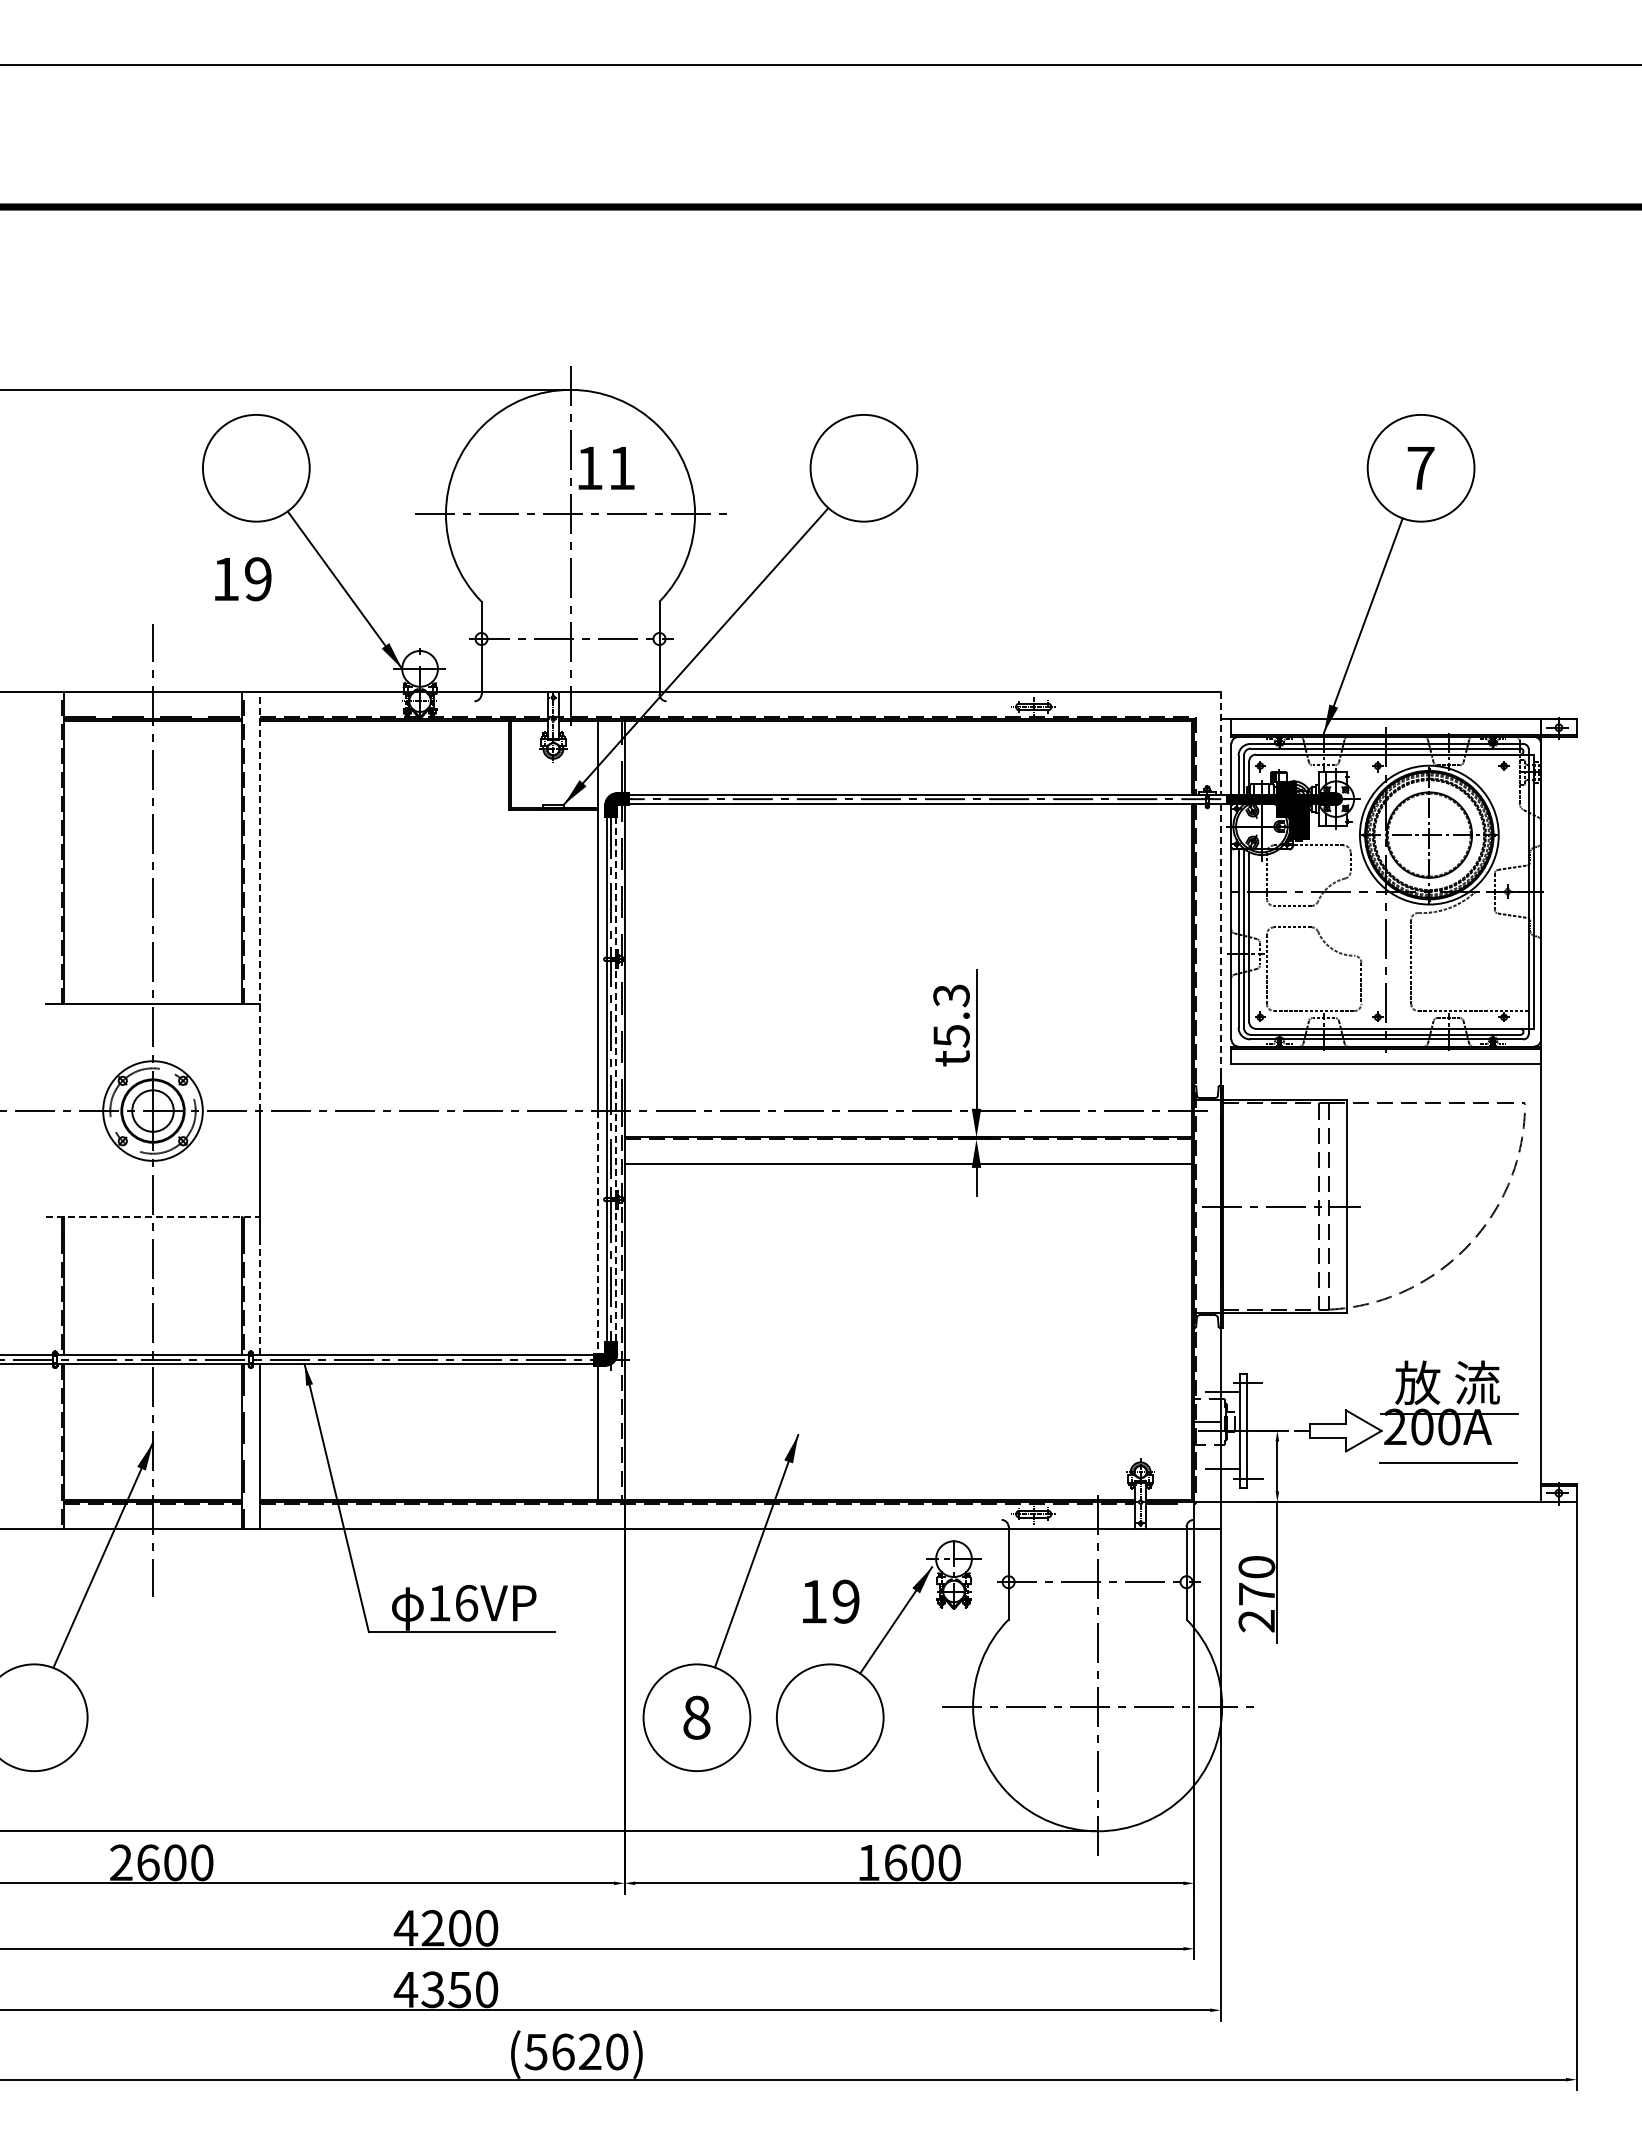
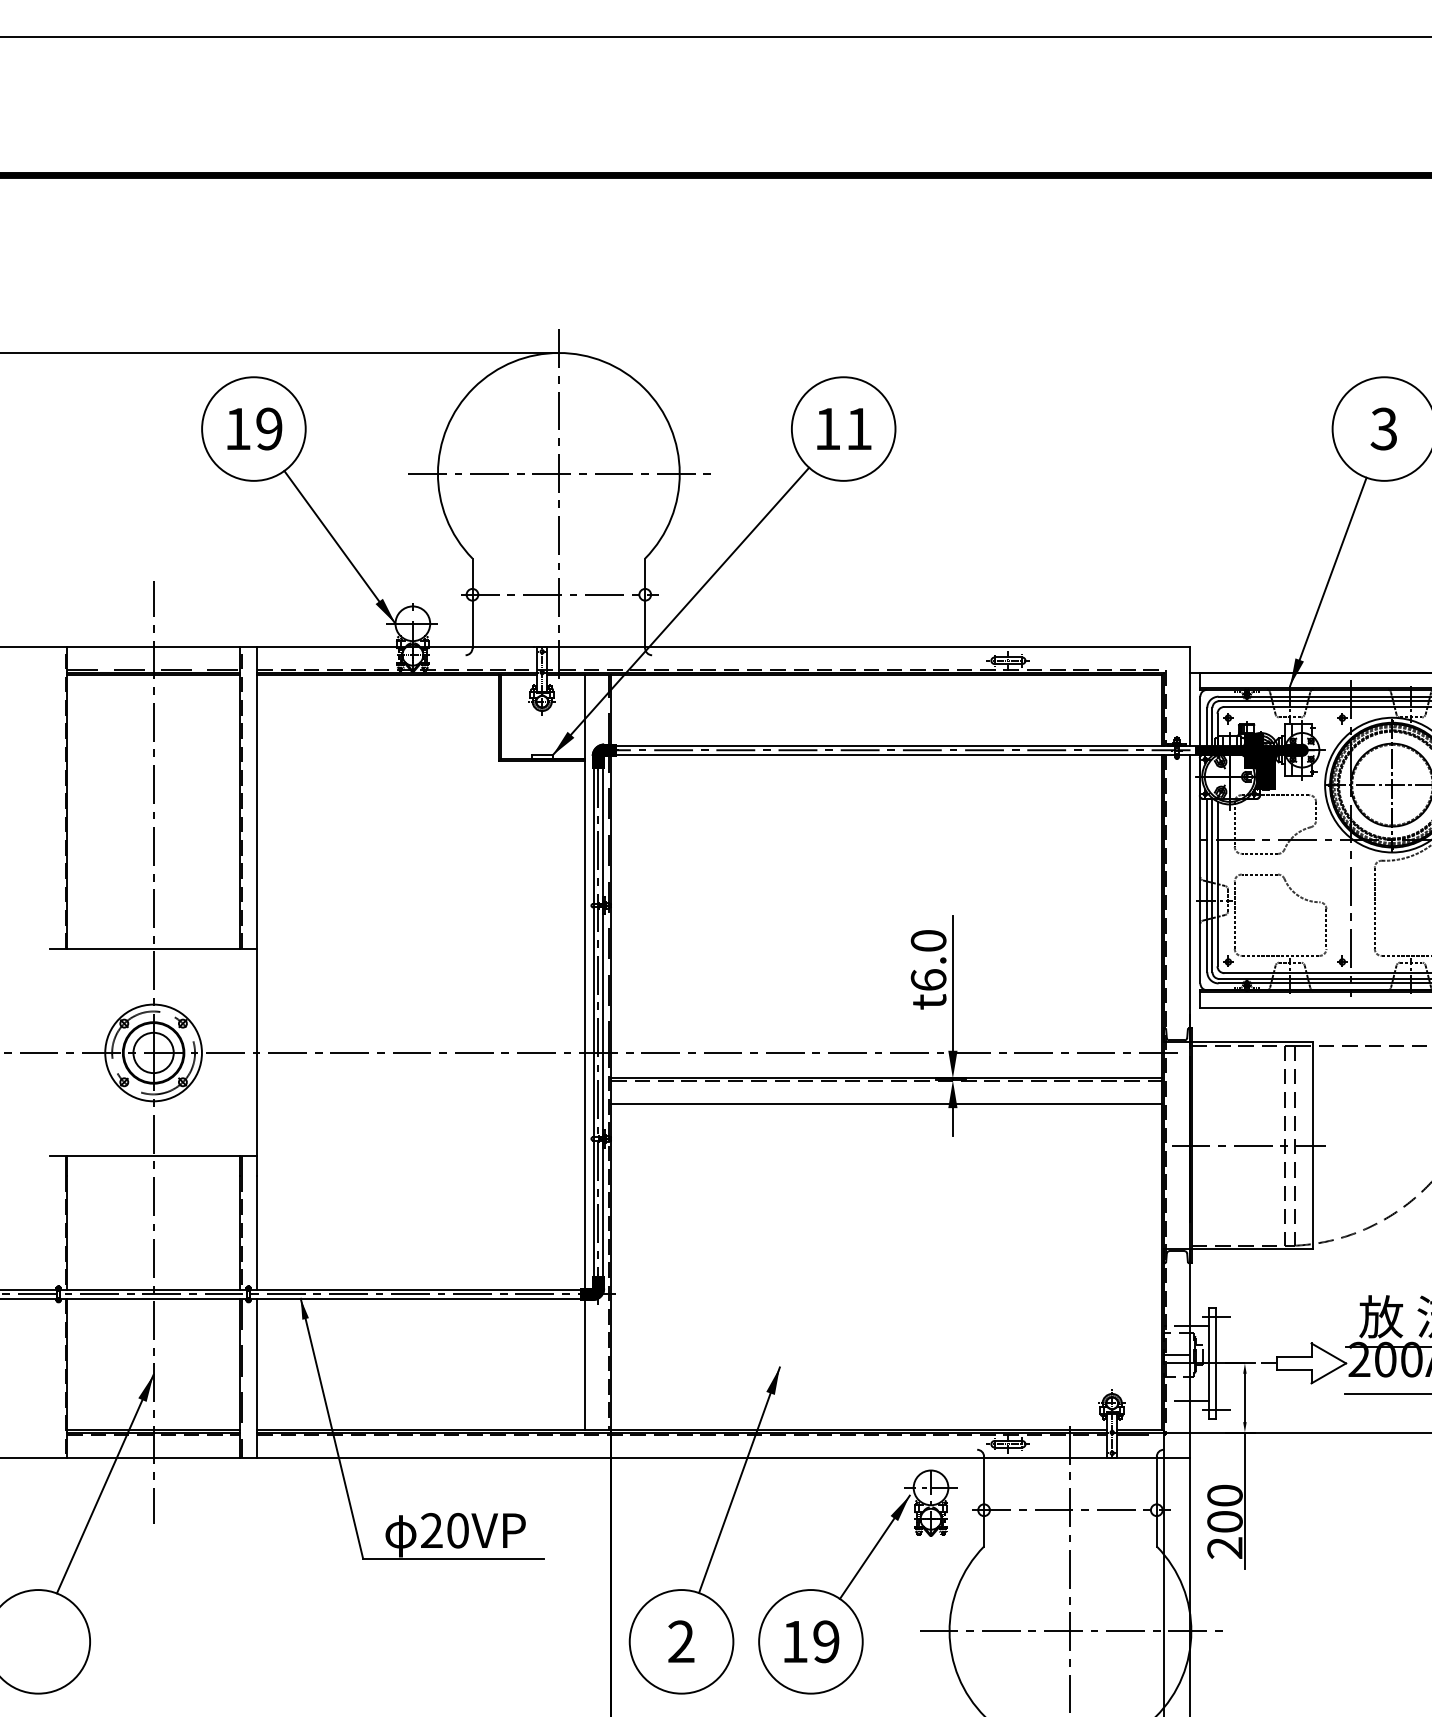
text: (606, 468) -> (844, 429), moved
text: (1420, 468) -> (1383, 429), 7 -> 3
text: (243, 579) -> (255, 429), moved
line: (1220, 743) -> (1189, 696), dashed -> solid
line: (259, 901) -> (256, 849), dashed -> solid
line: (1220, 954) -> (1189, 901), dashed -> solid
text: (951, 1015) -> (928, 960), t5.3 -> t6.0
line: (615, 1079) -> (602, 1022), dashed -> solid
line: (153, 1217) -> (154, 1156), dashed -> solid
line: (597, 1232) -> (585, 1170), dashed -> solid
line: (259, 1296) -> (256, 1232), dashed -> solid
text: (1256, 1594) -> (1224, 1522), 270 -> 200
text: (831, 1601) -> (812, 1641), moved
text: (453, 1603) -> (445, 1530), 16VP -> 20VP
text: (696, 1717) -> (681, 1641), 8 -> 2

